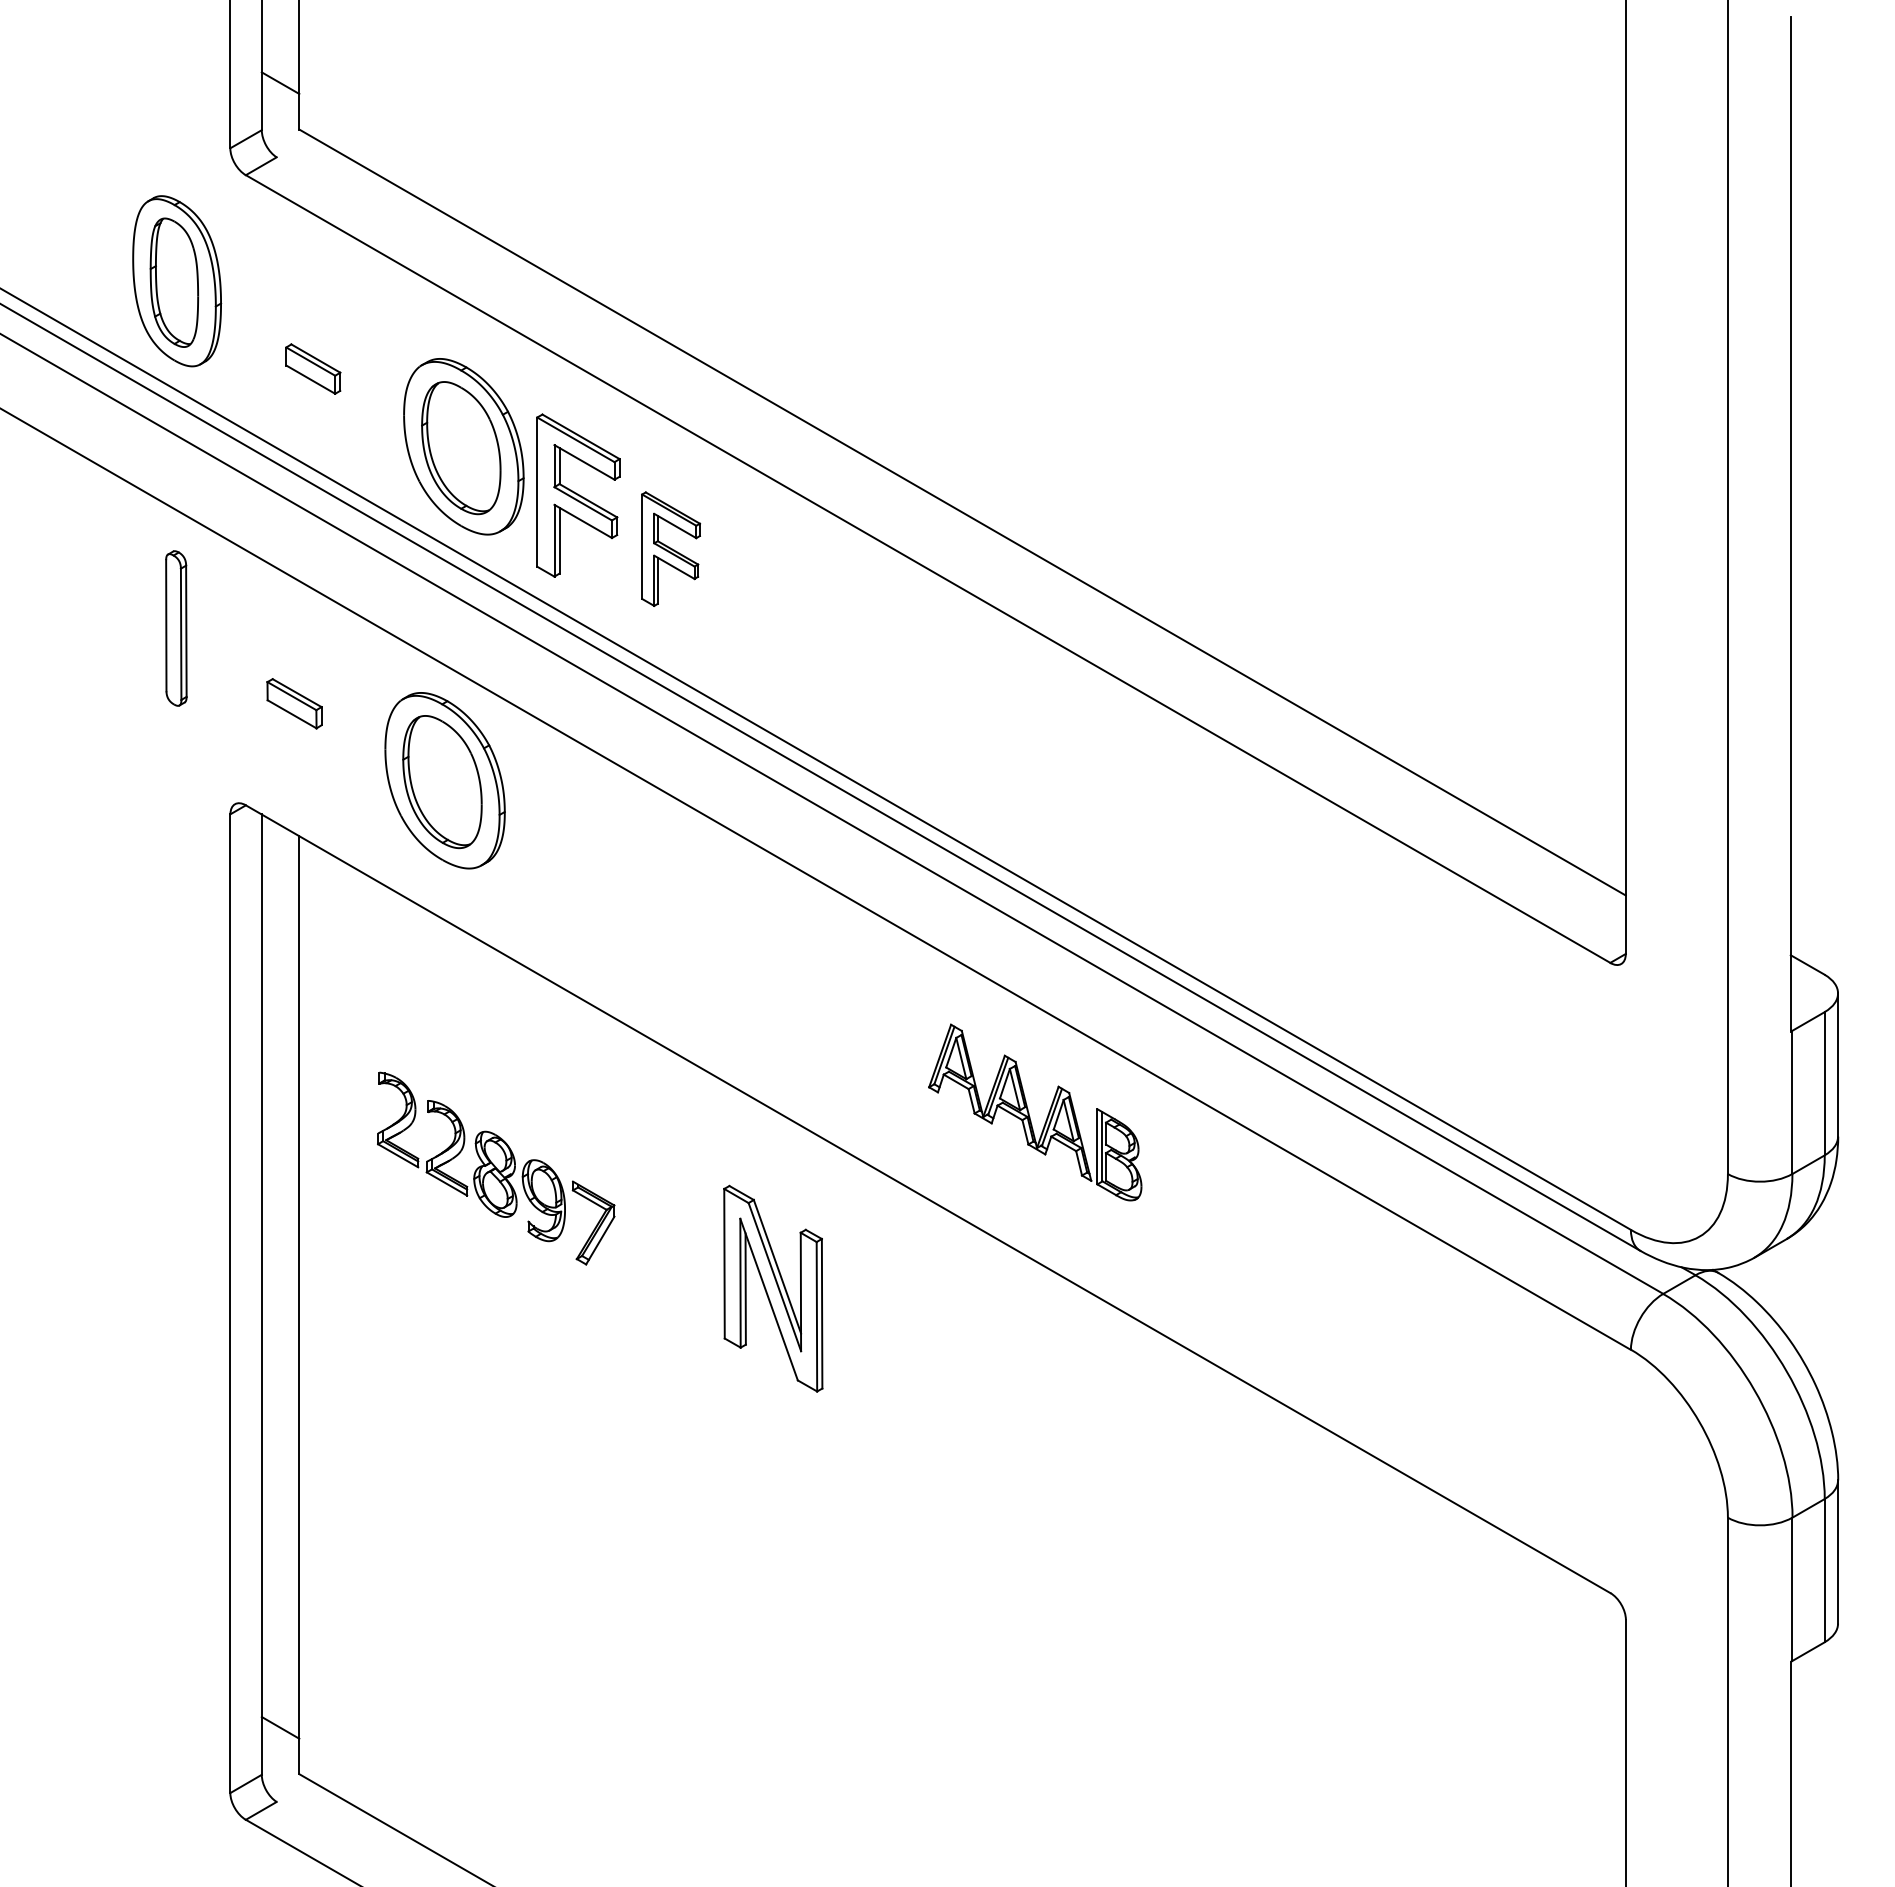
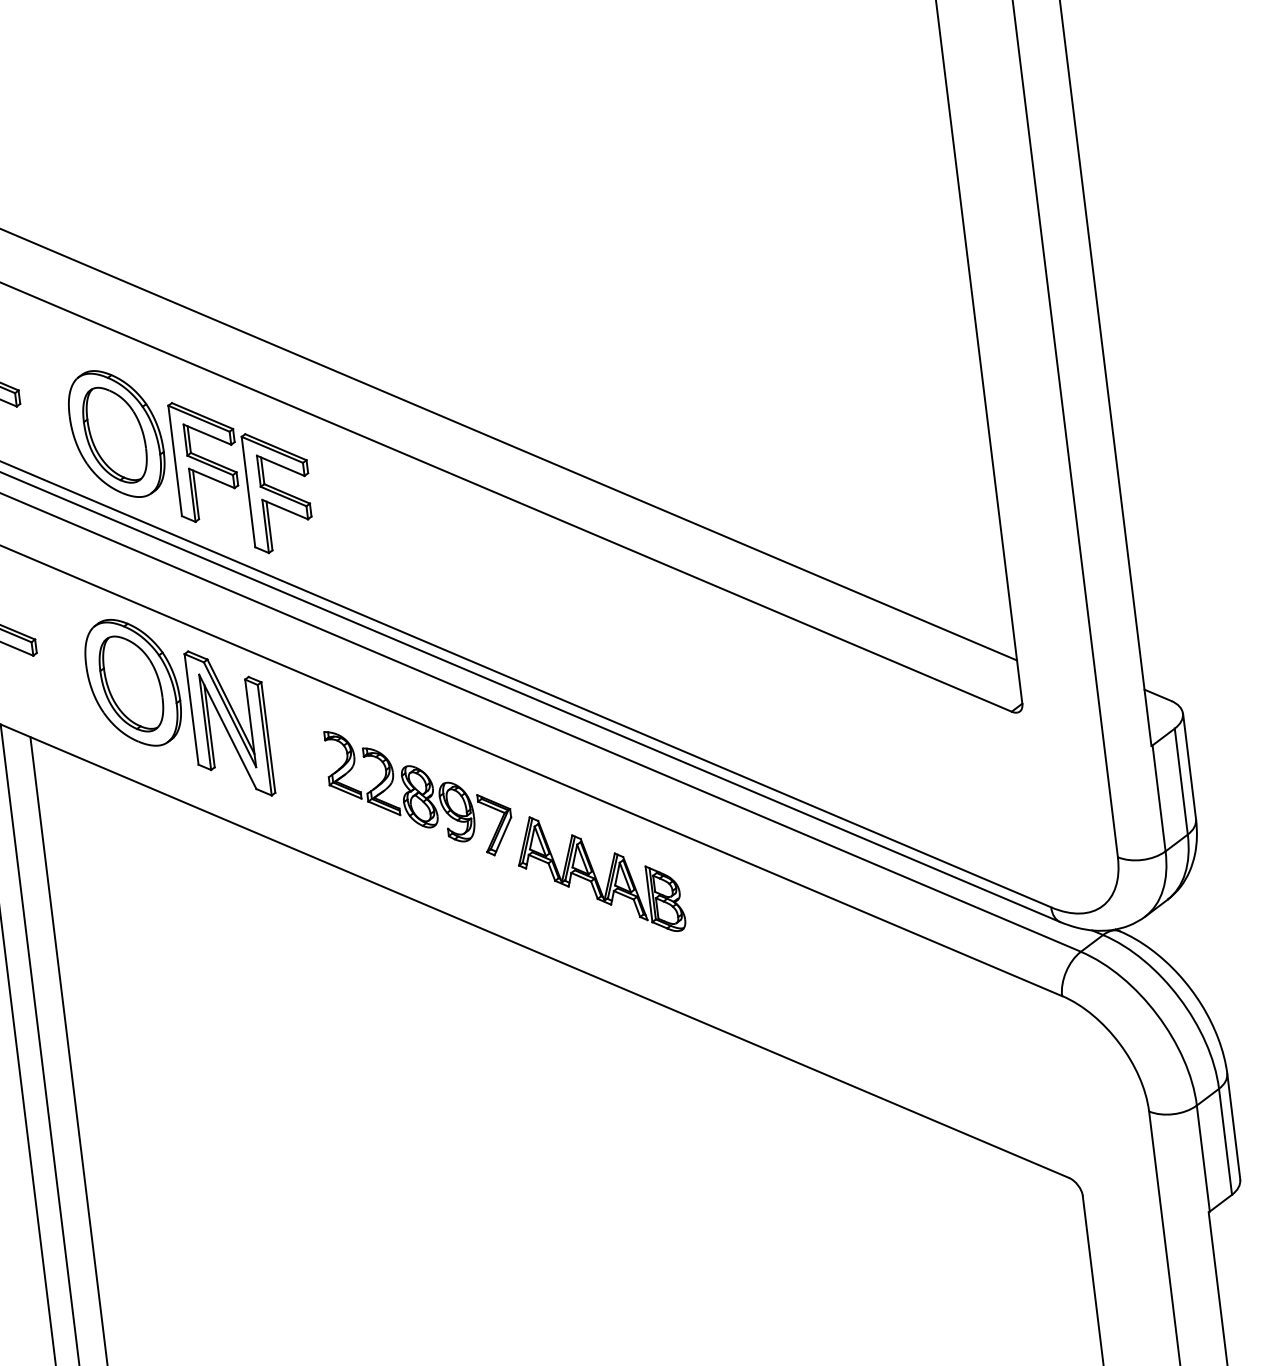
part: (670, 549) -> (278, 491), size x1.43
part: (496, 1168) -> (419, 792), moved
part: (773, 1288) -> (230, 723), moved

